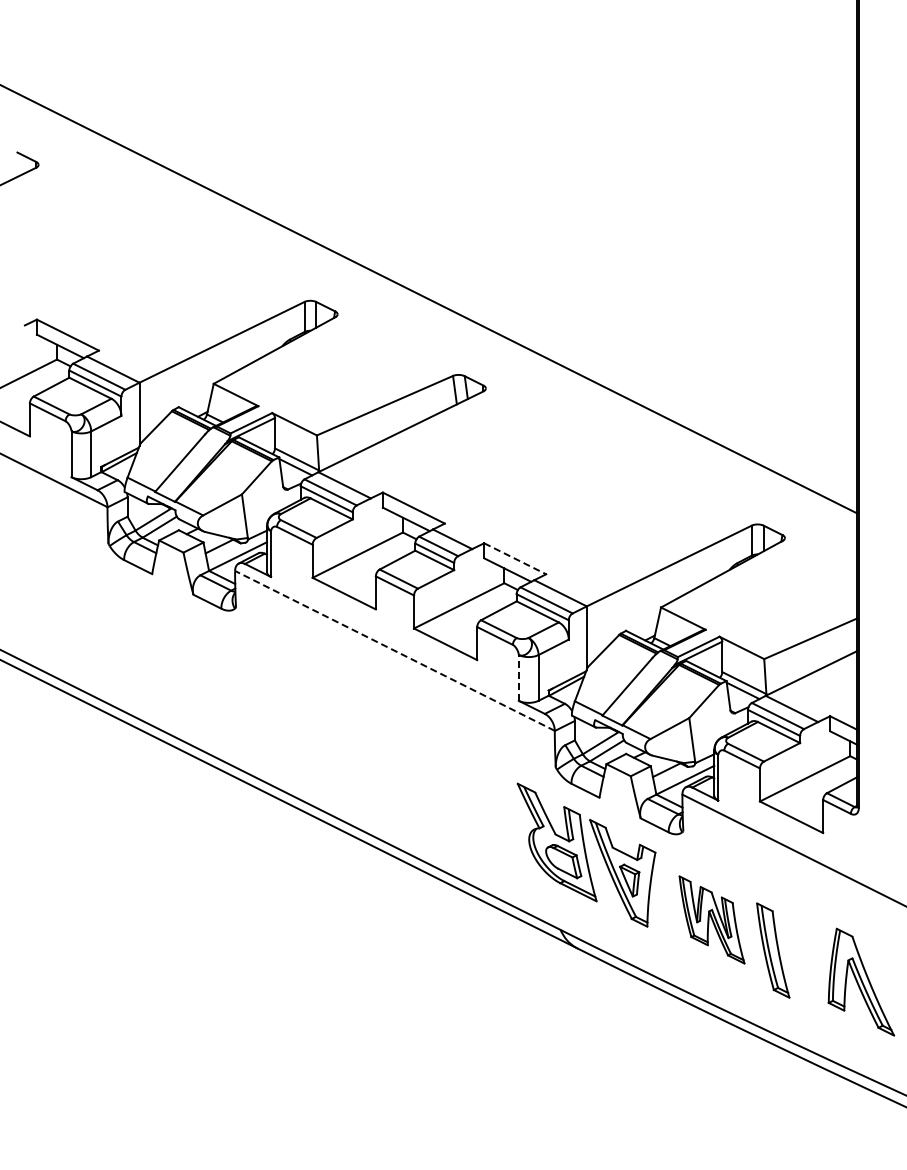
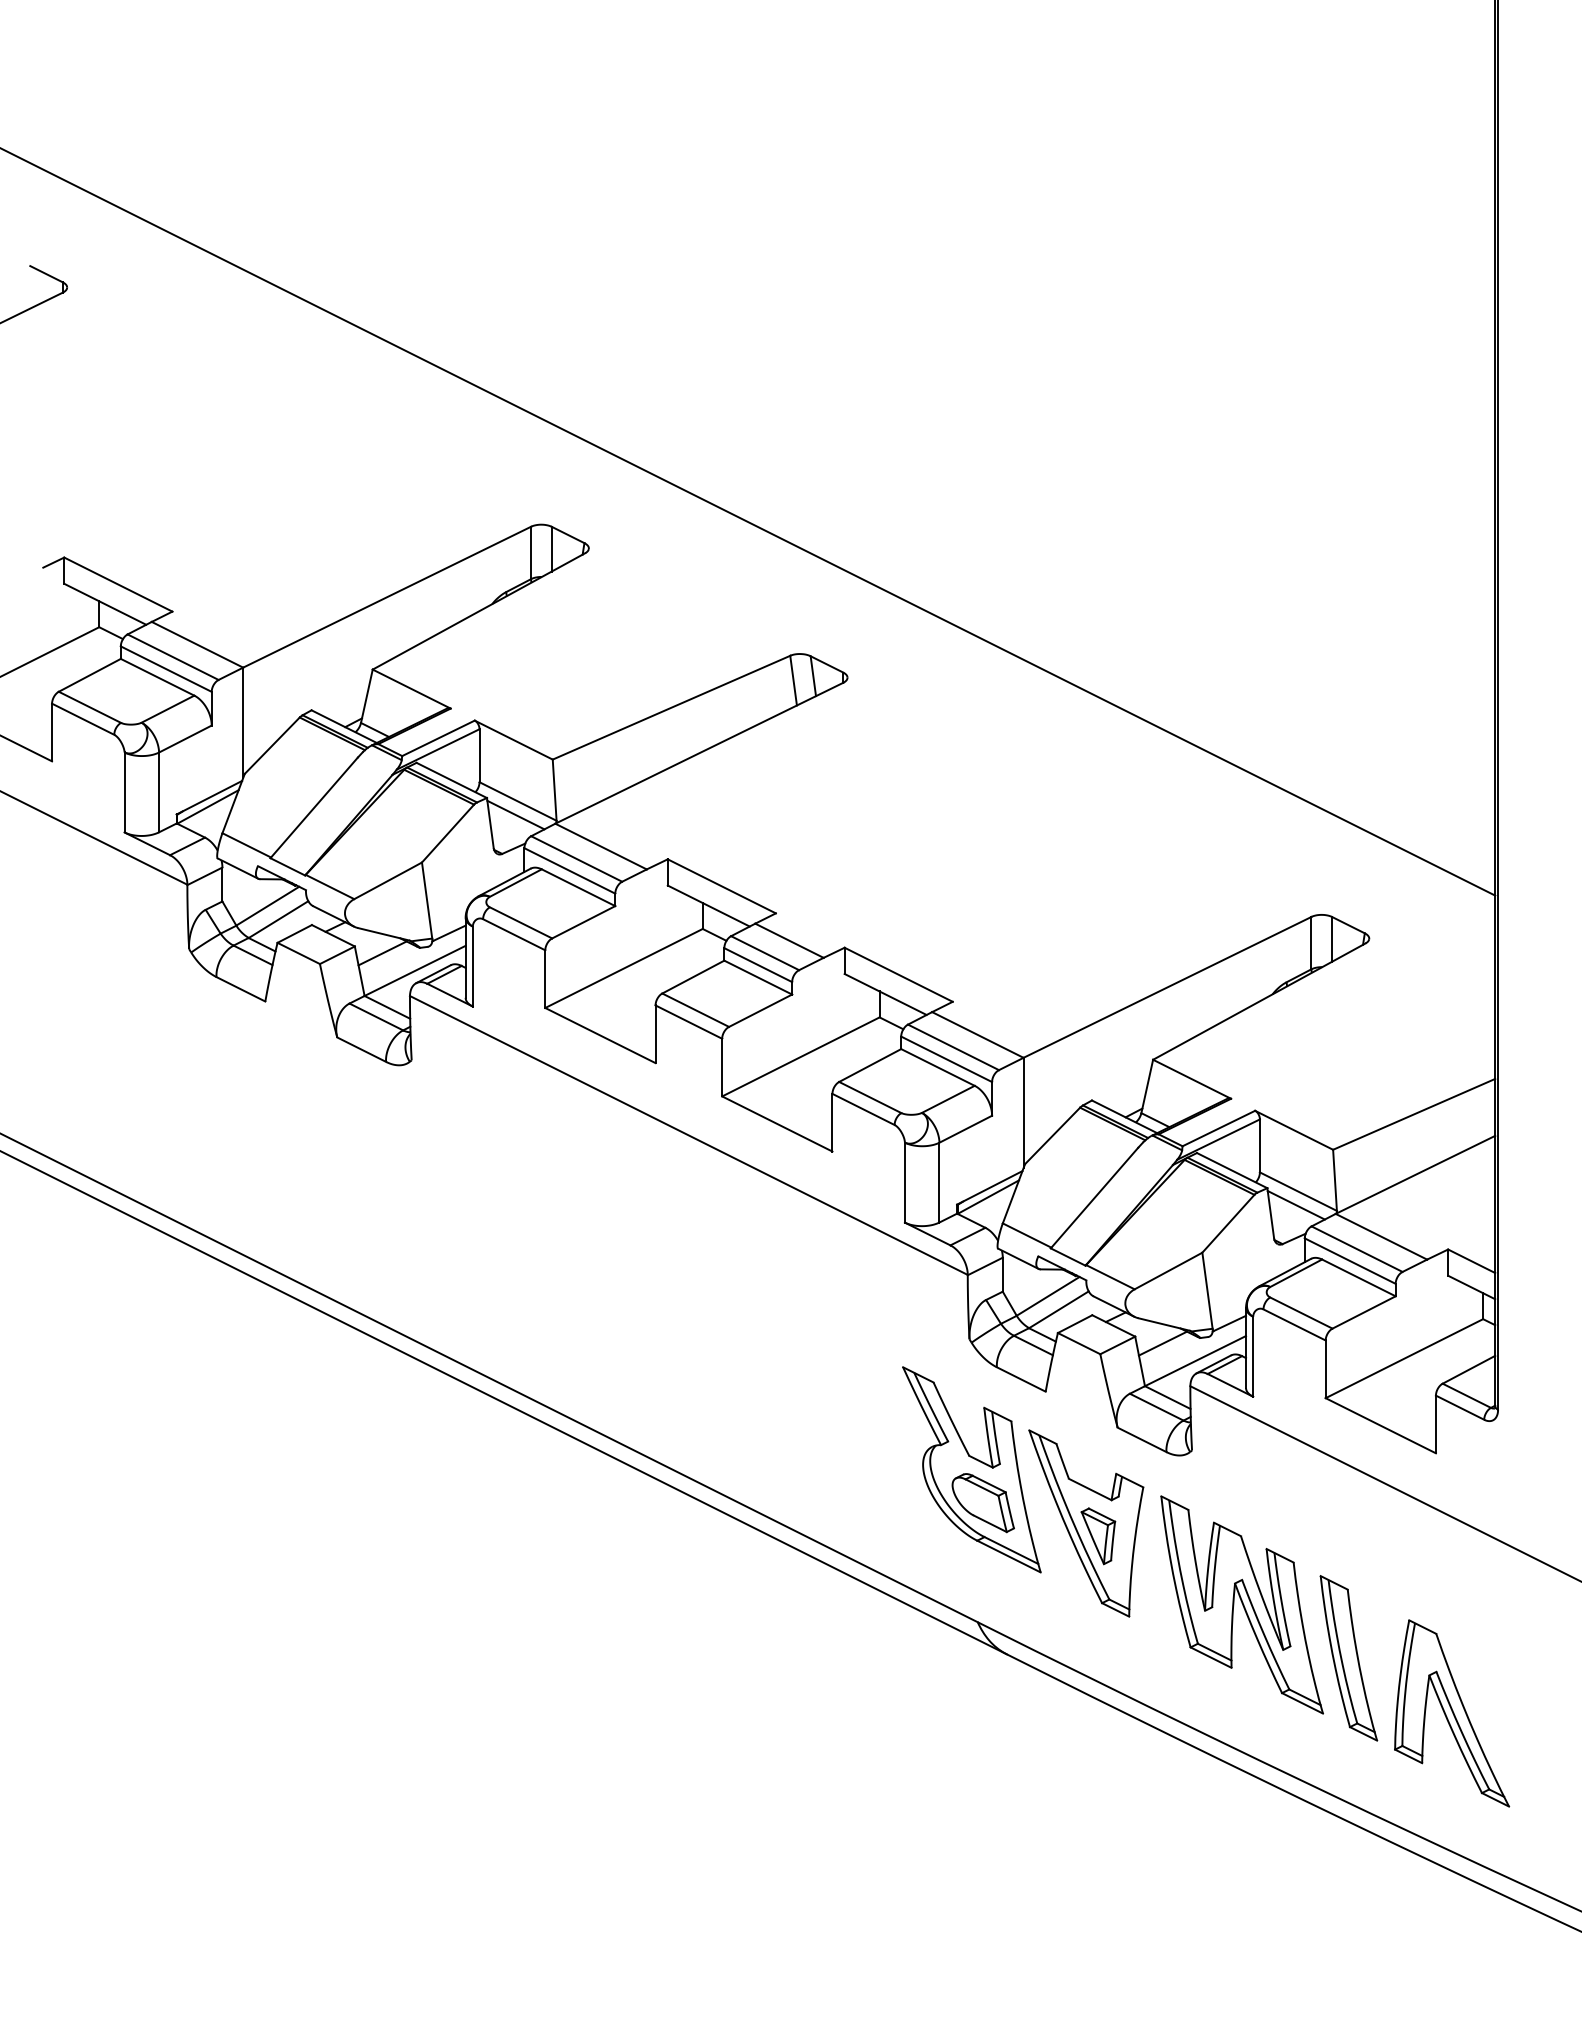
line: (515, 558) -> (899, 974), dashed -> solid
line: (394, 650) -> (688, 1134), dashed -> solid
line: (518, 677) -> (904, 1181), dashed -> solid
part: (711, 919) -> (1241, 1604), size x1.43
part: (861, 981) -> (1452, 1712), moved

